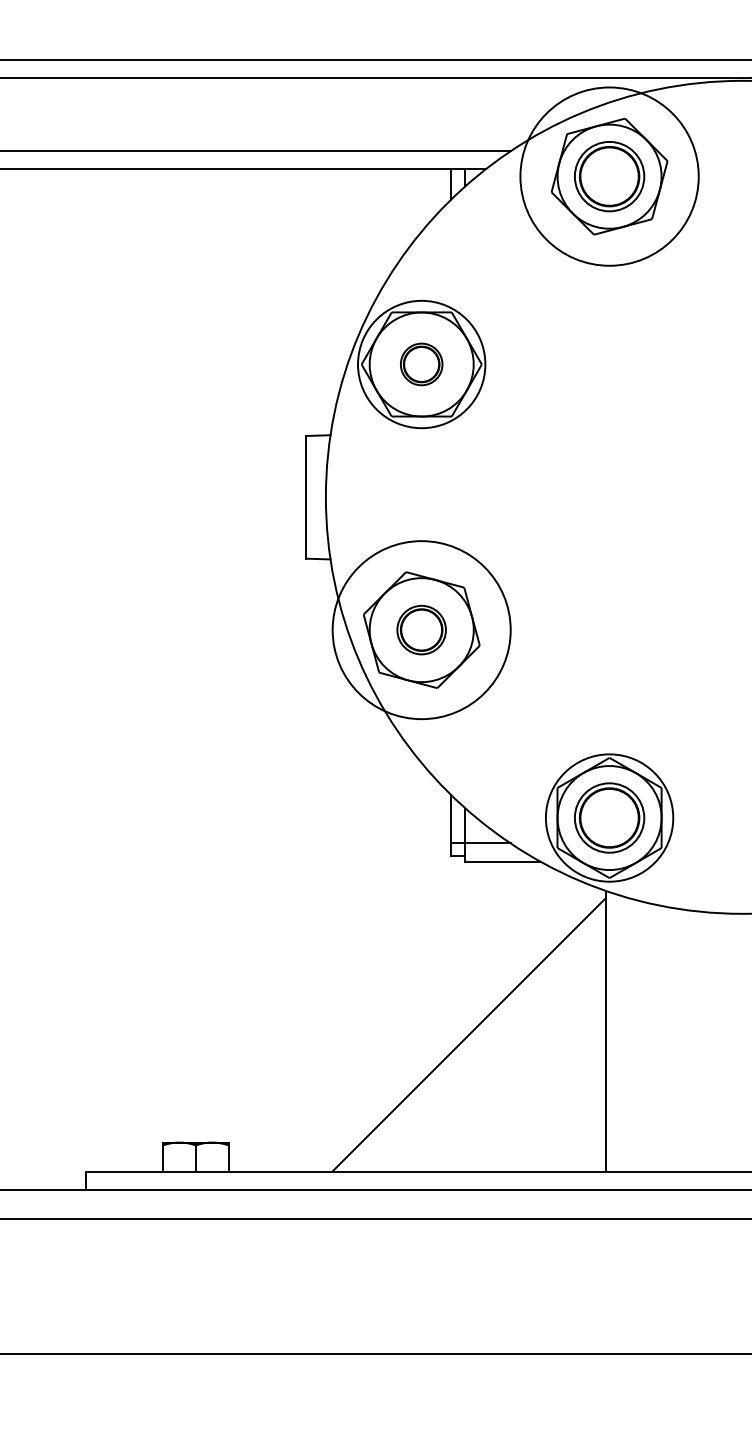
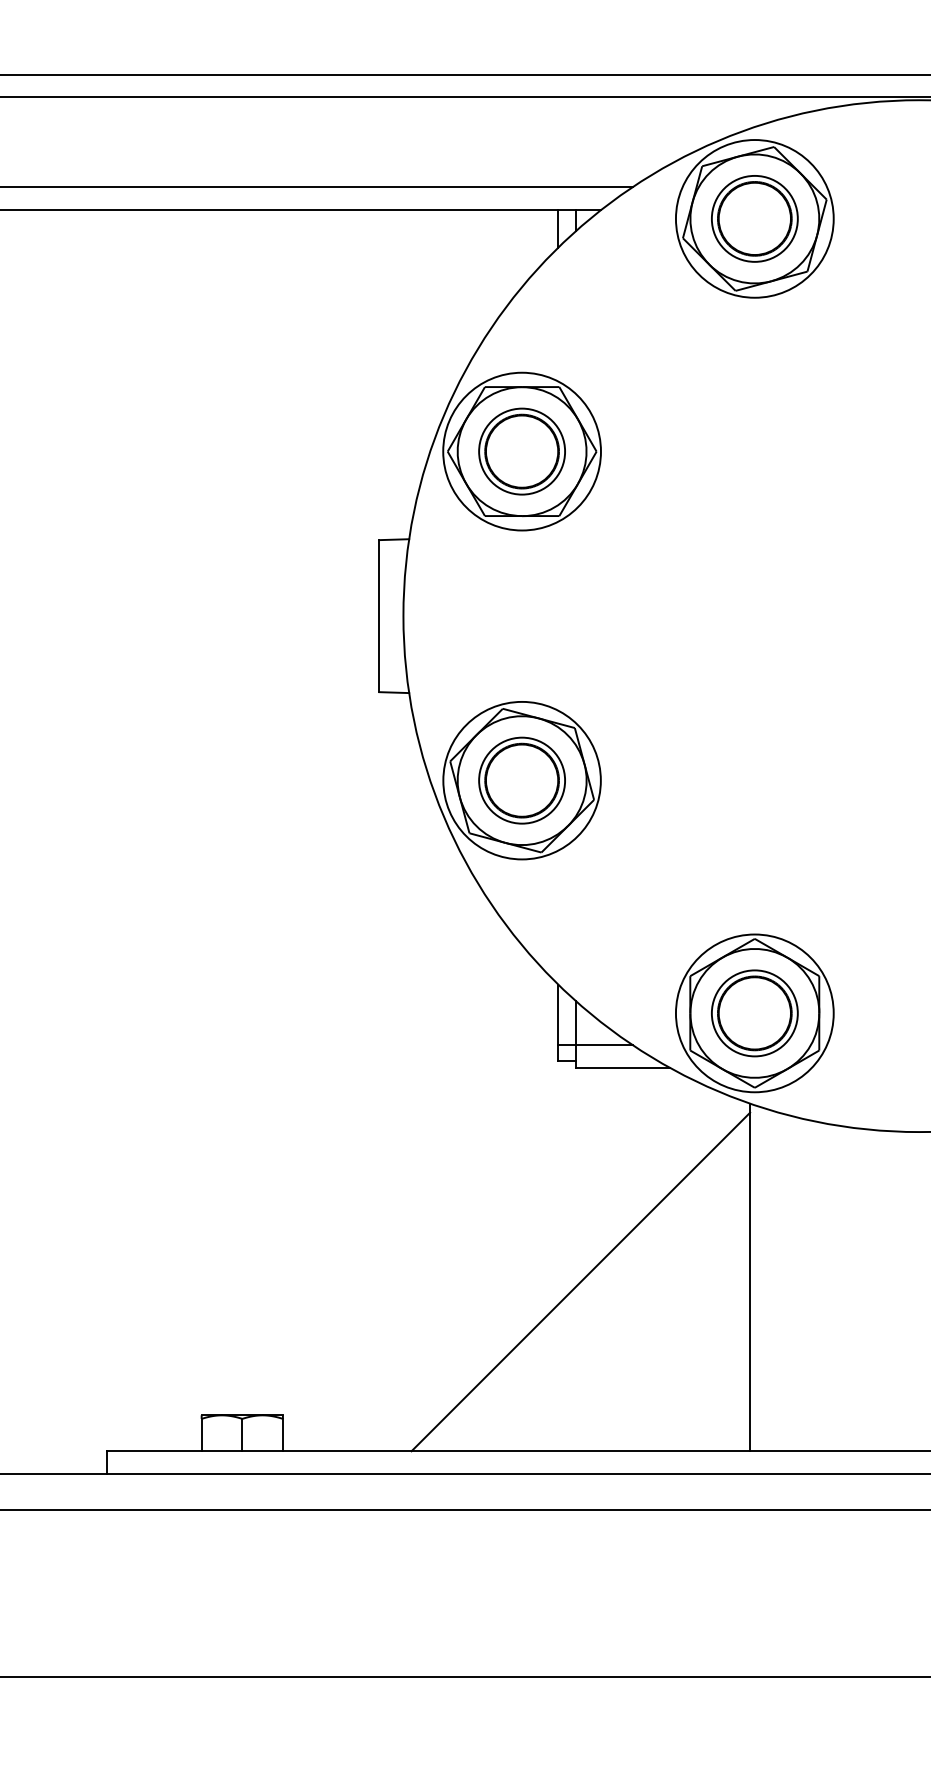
circle: (609, 176) -> (754, 218), size x0.71
part: (421, 364) -> (521, 451), size x1.67
circle: (421, 630) -> (521, 780), size x0.71
part: (421, 630) -> (521, 780), size x1.43

